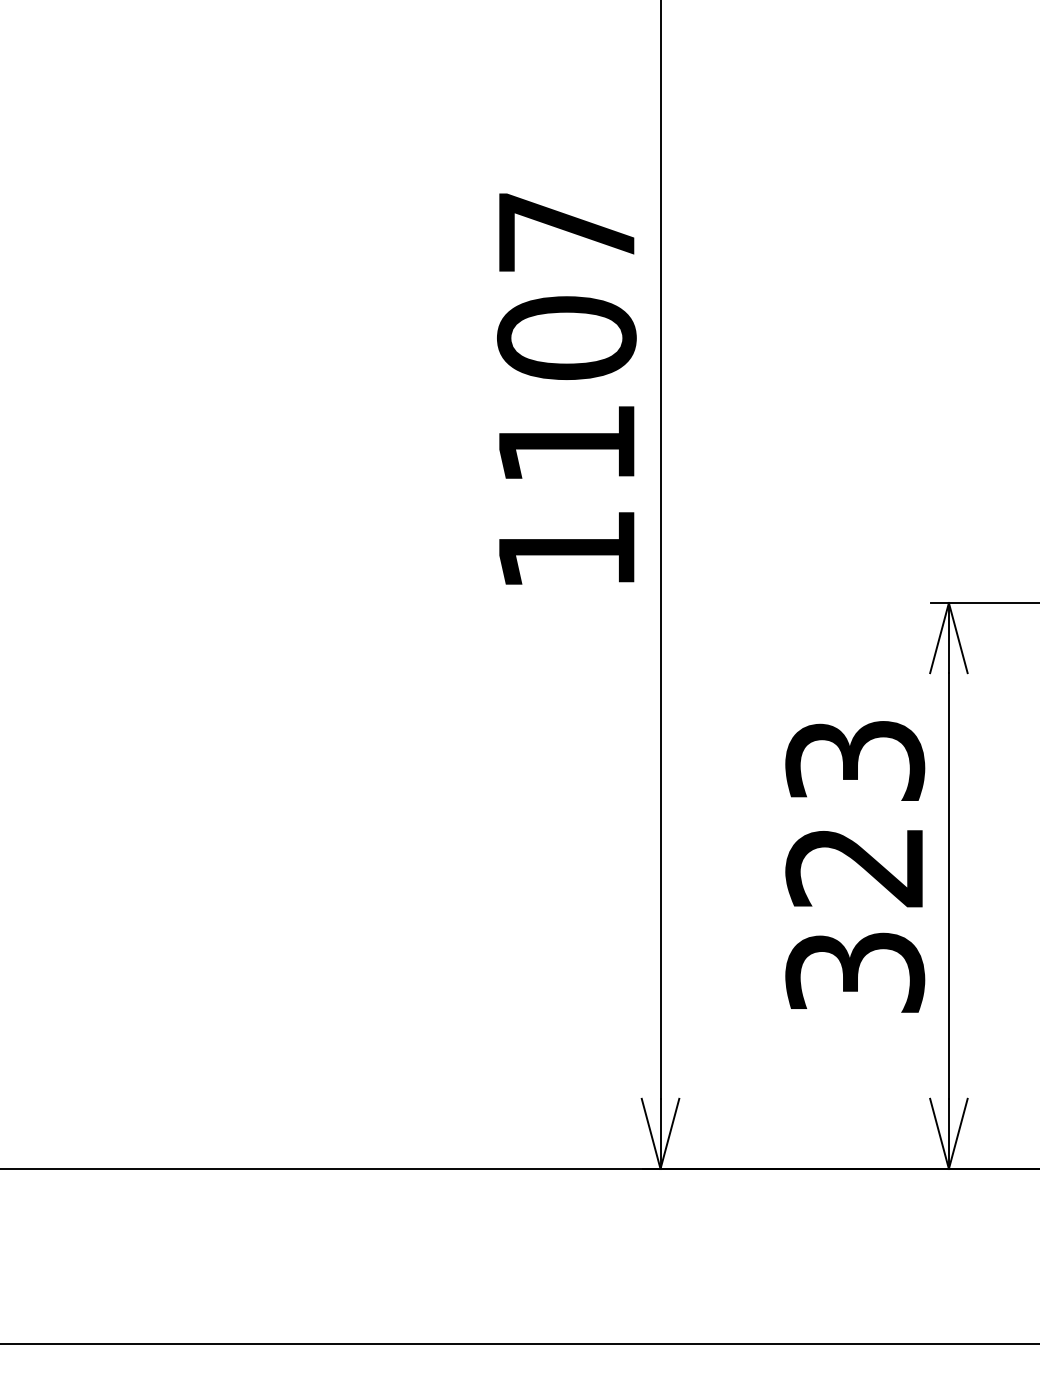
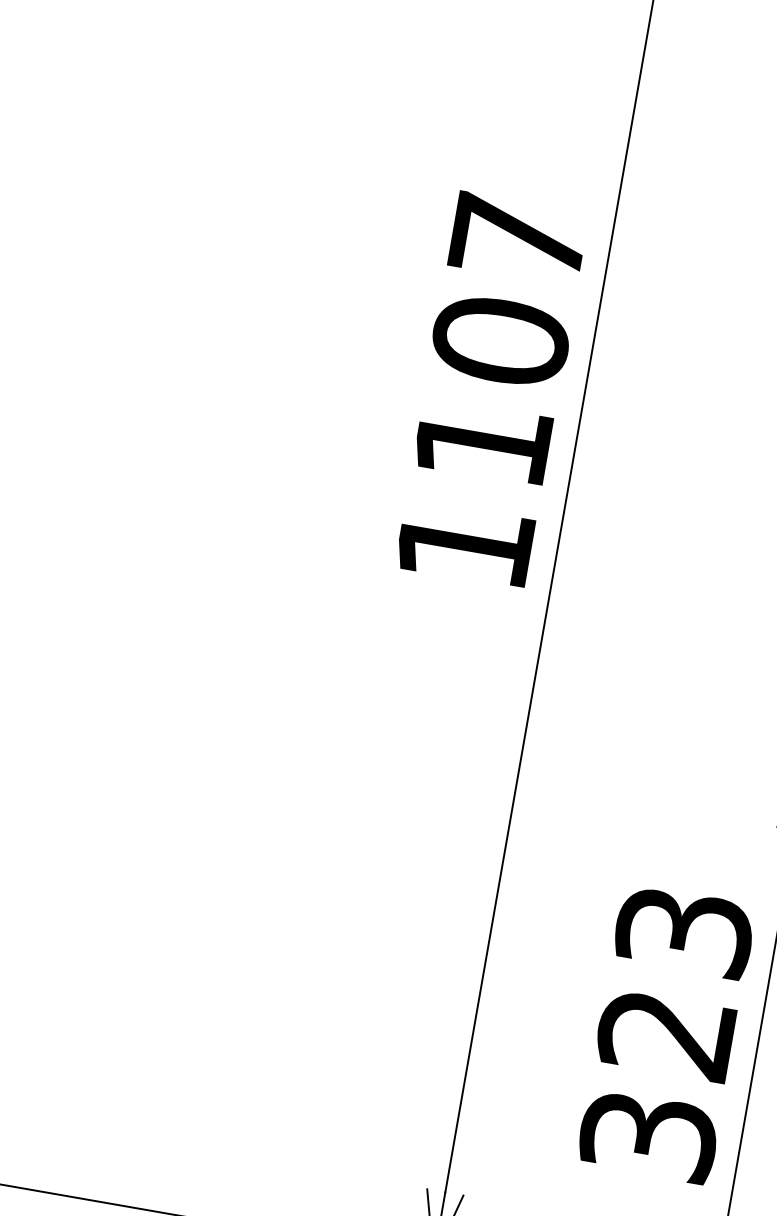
text: (566, 388) -> (491, 389), moved
text: (855, 866) -> (666, 1033), moved

